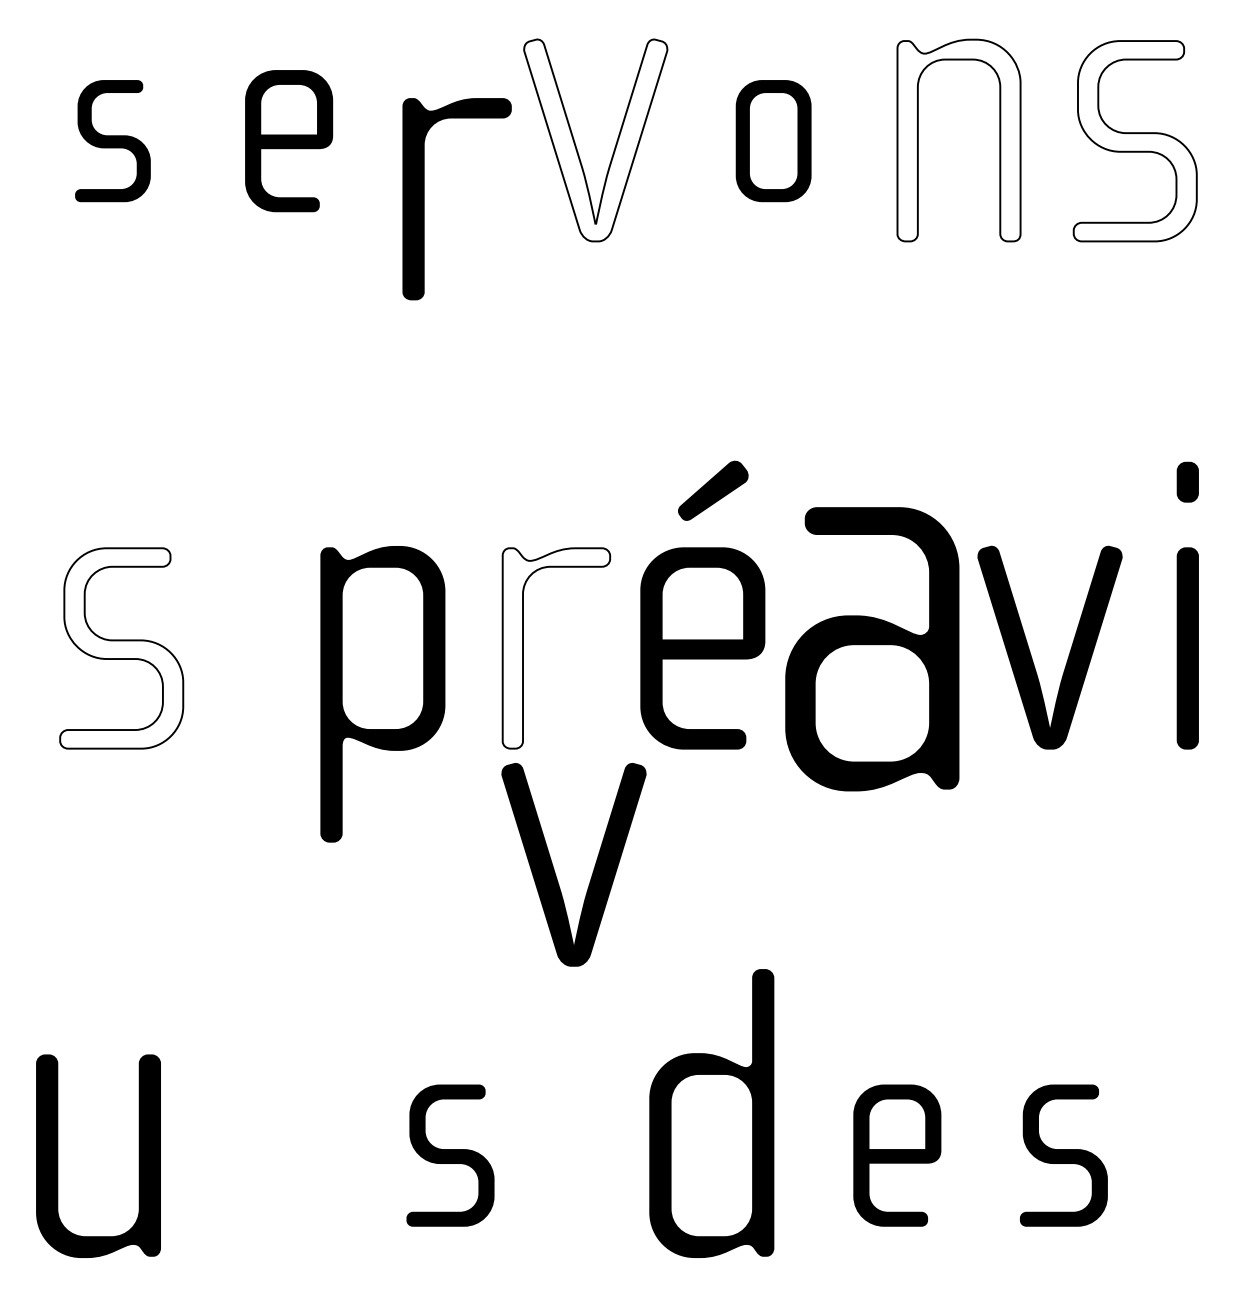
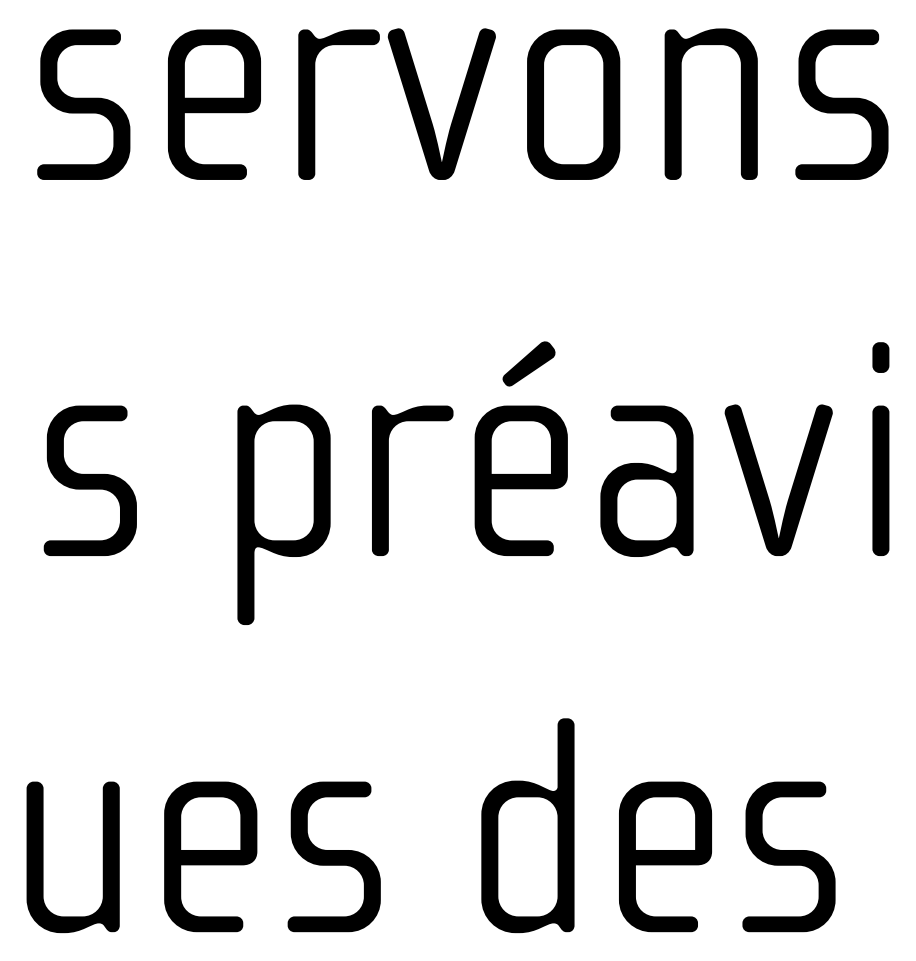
part: (112, 140) -> (83, 104), size x1.67
part: (289, 140) -> (214, 104), size x1.43
fill: (595, 140) -> (441, 104), added
part: (773, 140) -> (573, 104), size x1.67
fill: (958, 140) -> (710, 104), added
fill: (1134, 140) -> (841, 104), added
part: (425, 198) -> (315, 104), moved
fill: (120, 648) -> (89, 480), added
fill: (556, 648) -> (412, 480), added
part: (871, 648) -> (646, 480), size x0.71
part: (554, 867) -> (411, 643), removed
part: (283, 1155) -> (210, 856), added
part: (449, 1155) -> (333, 856), size x1.43
part: (897, 1155) -> (665, 856), size x1.43
part: (1063, 1155) -> (788, 856), size x1.43

